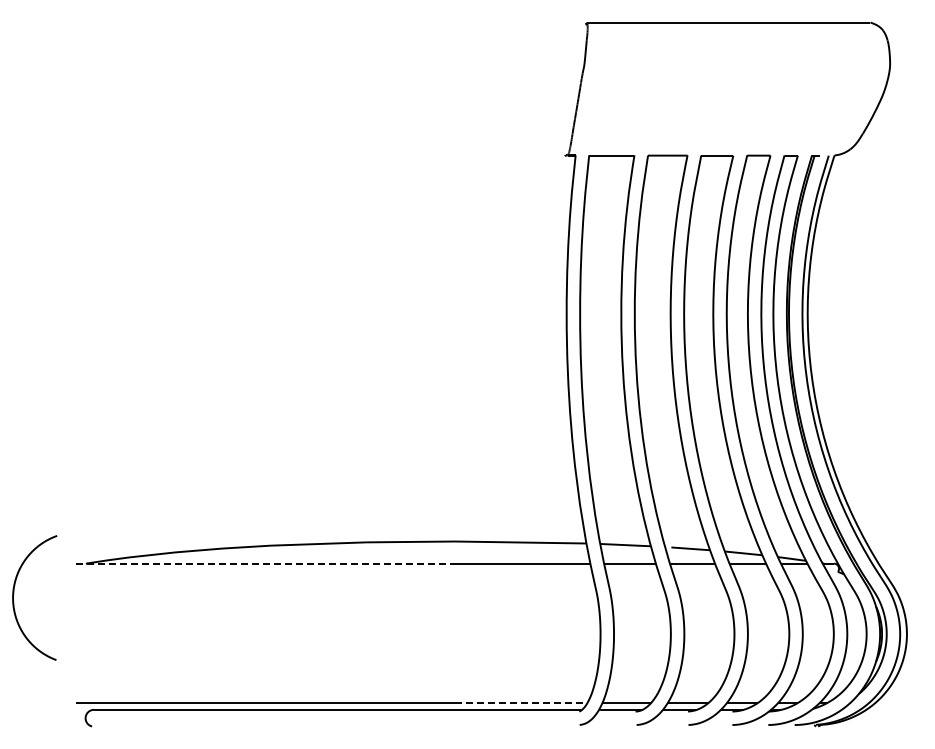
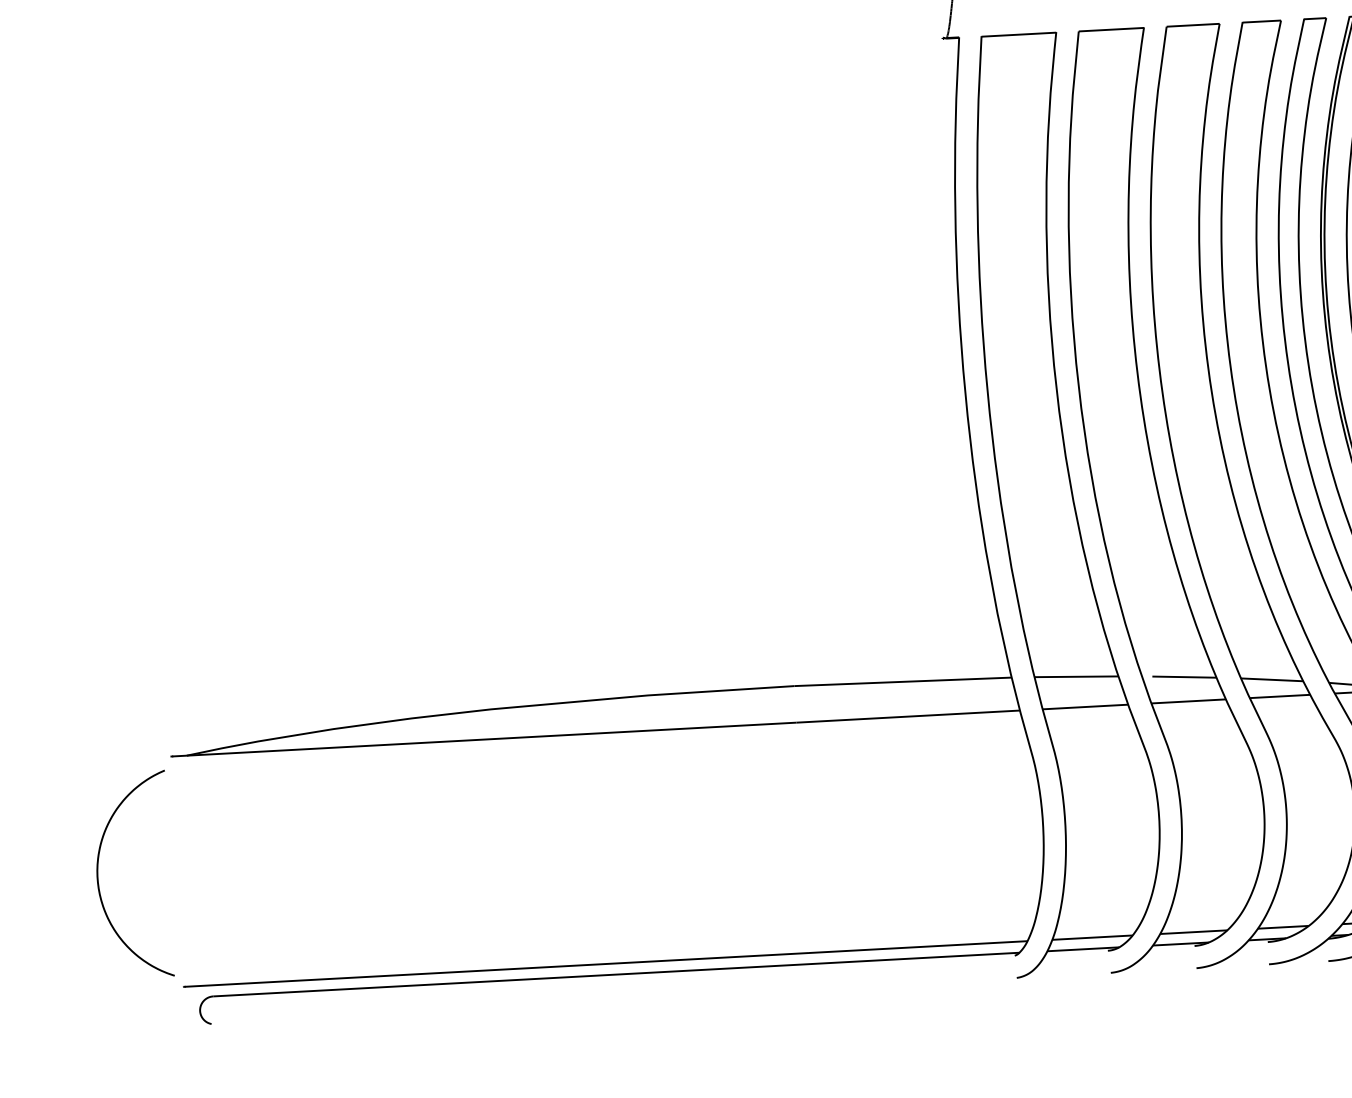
line: (265, 563) -> (483, 739), dashed -> solid
curve: (14, 594) -> (99, 871), moved
line: (521, 703) -> (918, 947), dashed -> solid

